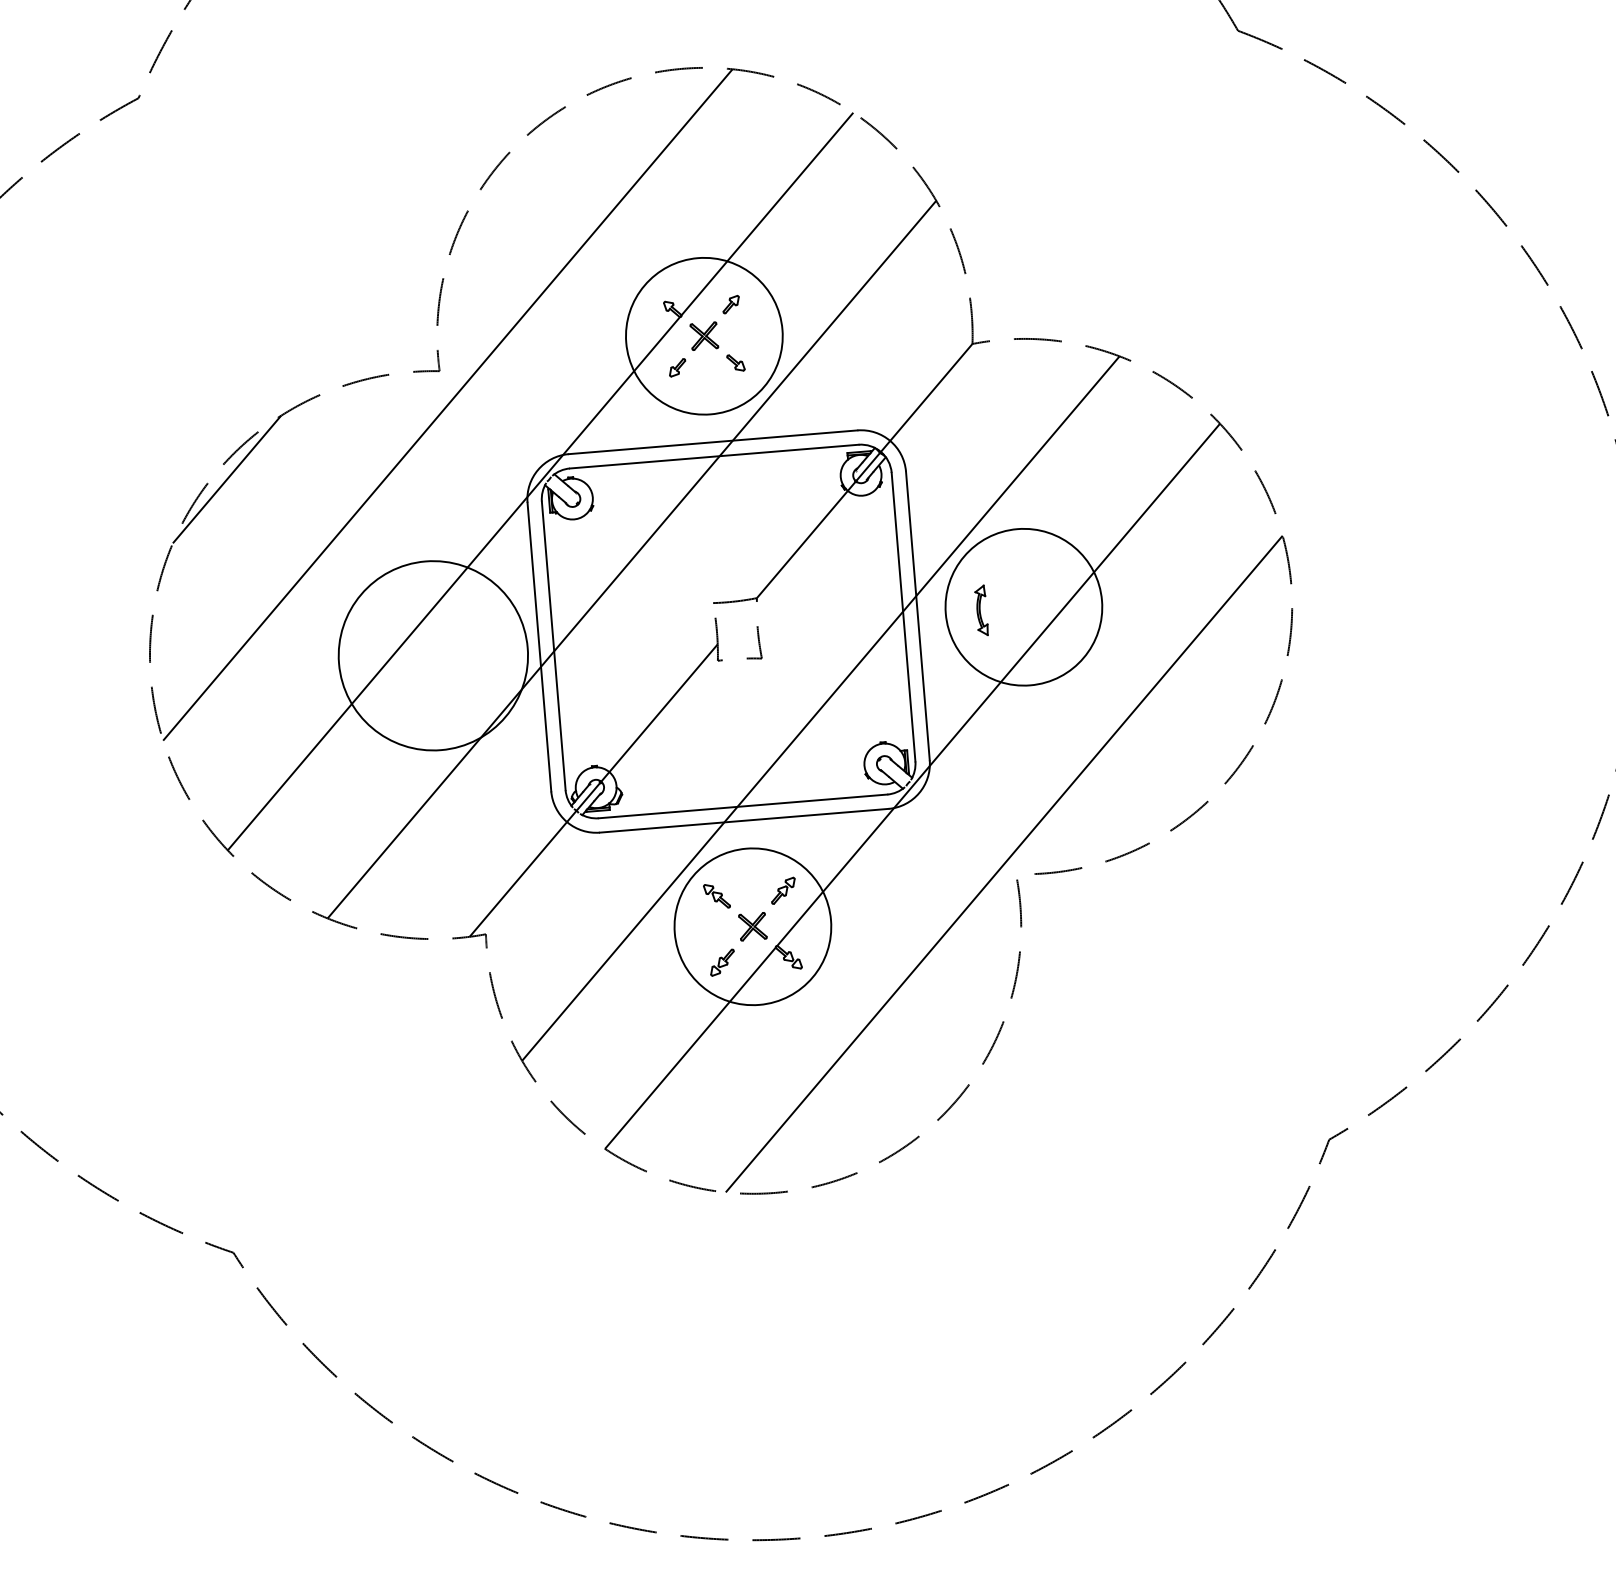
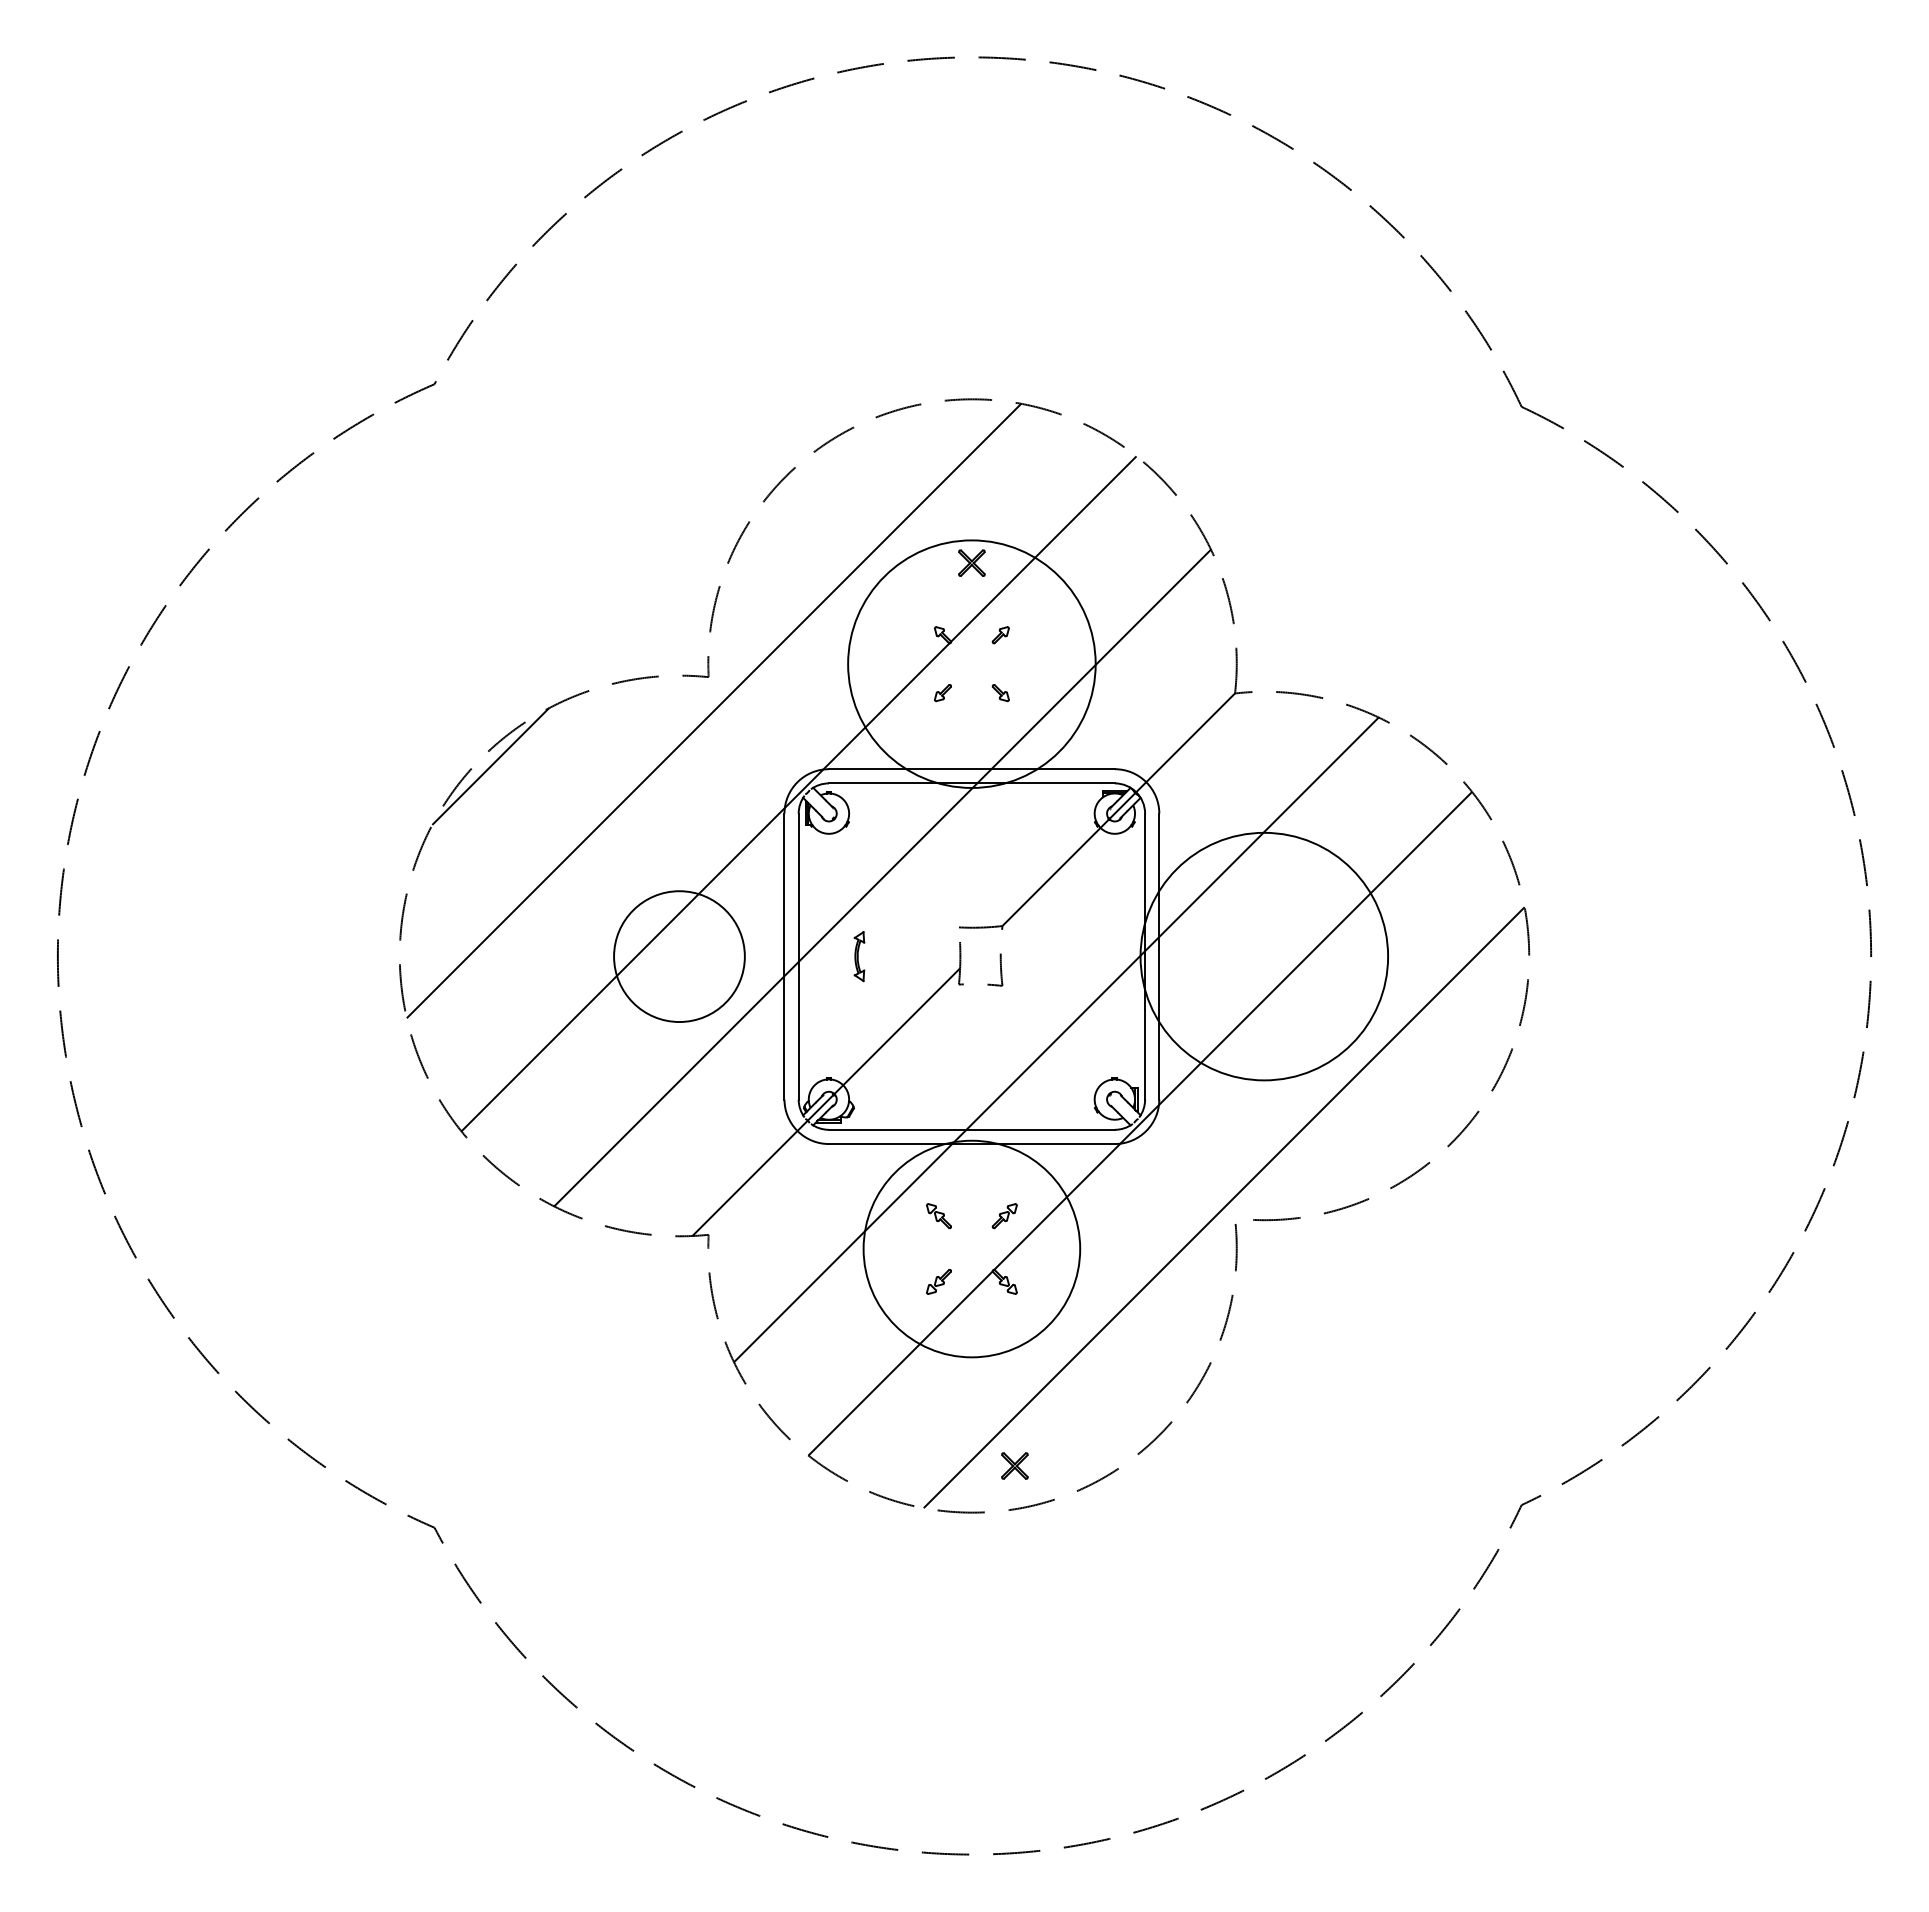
circle: (703, 335) -> (971, 663), size x1.6
part: (703, 335) -> (971, 562), moved
circle: (1023, 607) -> (1263, 956), size x1.6
part: (981, 610) -> (859, 956), moved
circle: (433, 655) -> (679, 956), size x0.7
circle: (752, 926) -> (971, 1248), size x1.4
part: (752, 926) -> (1014, 1465), moved

